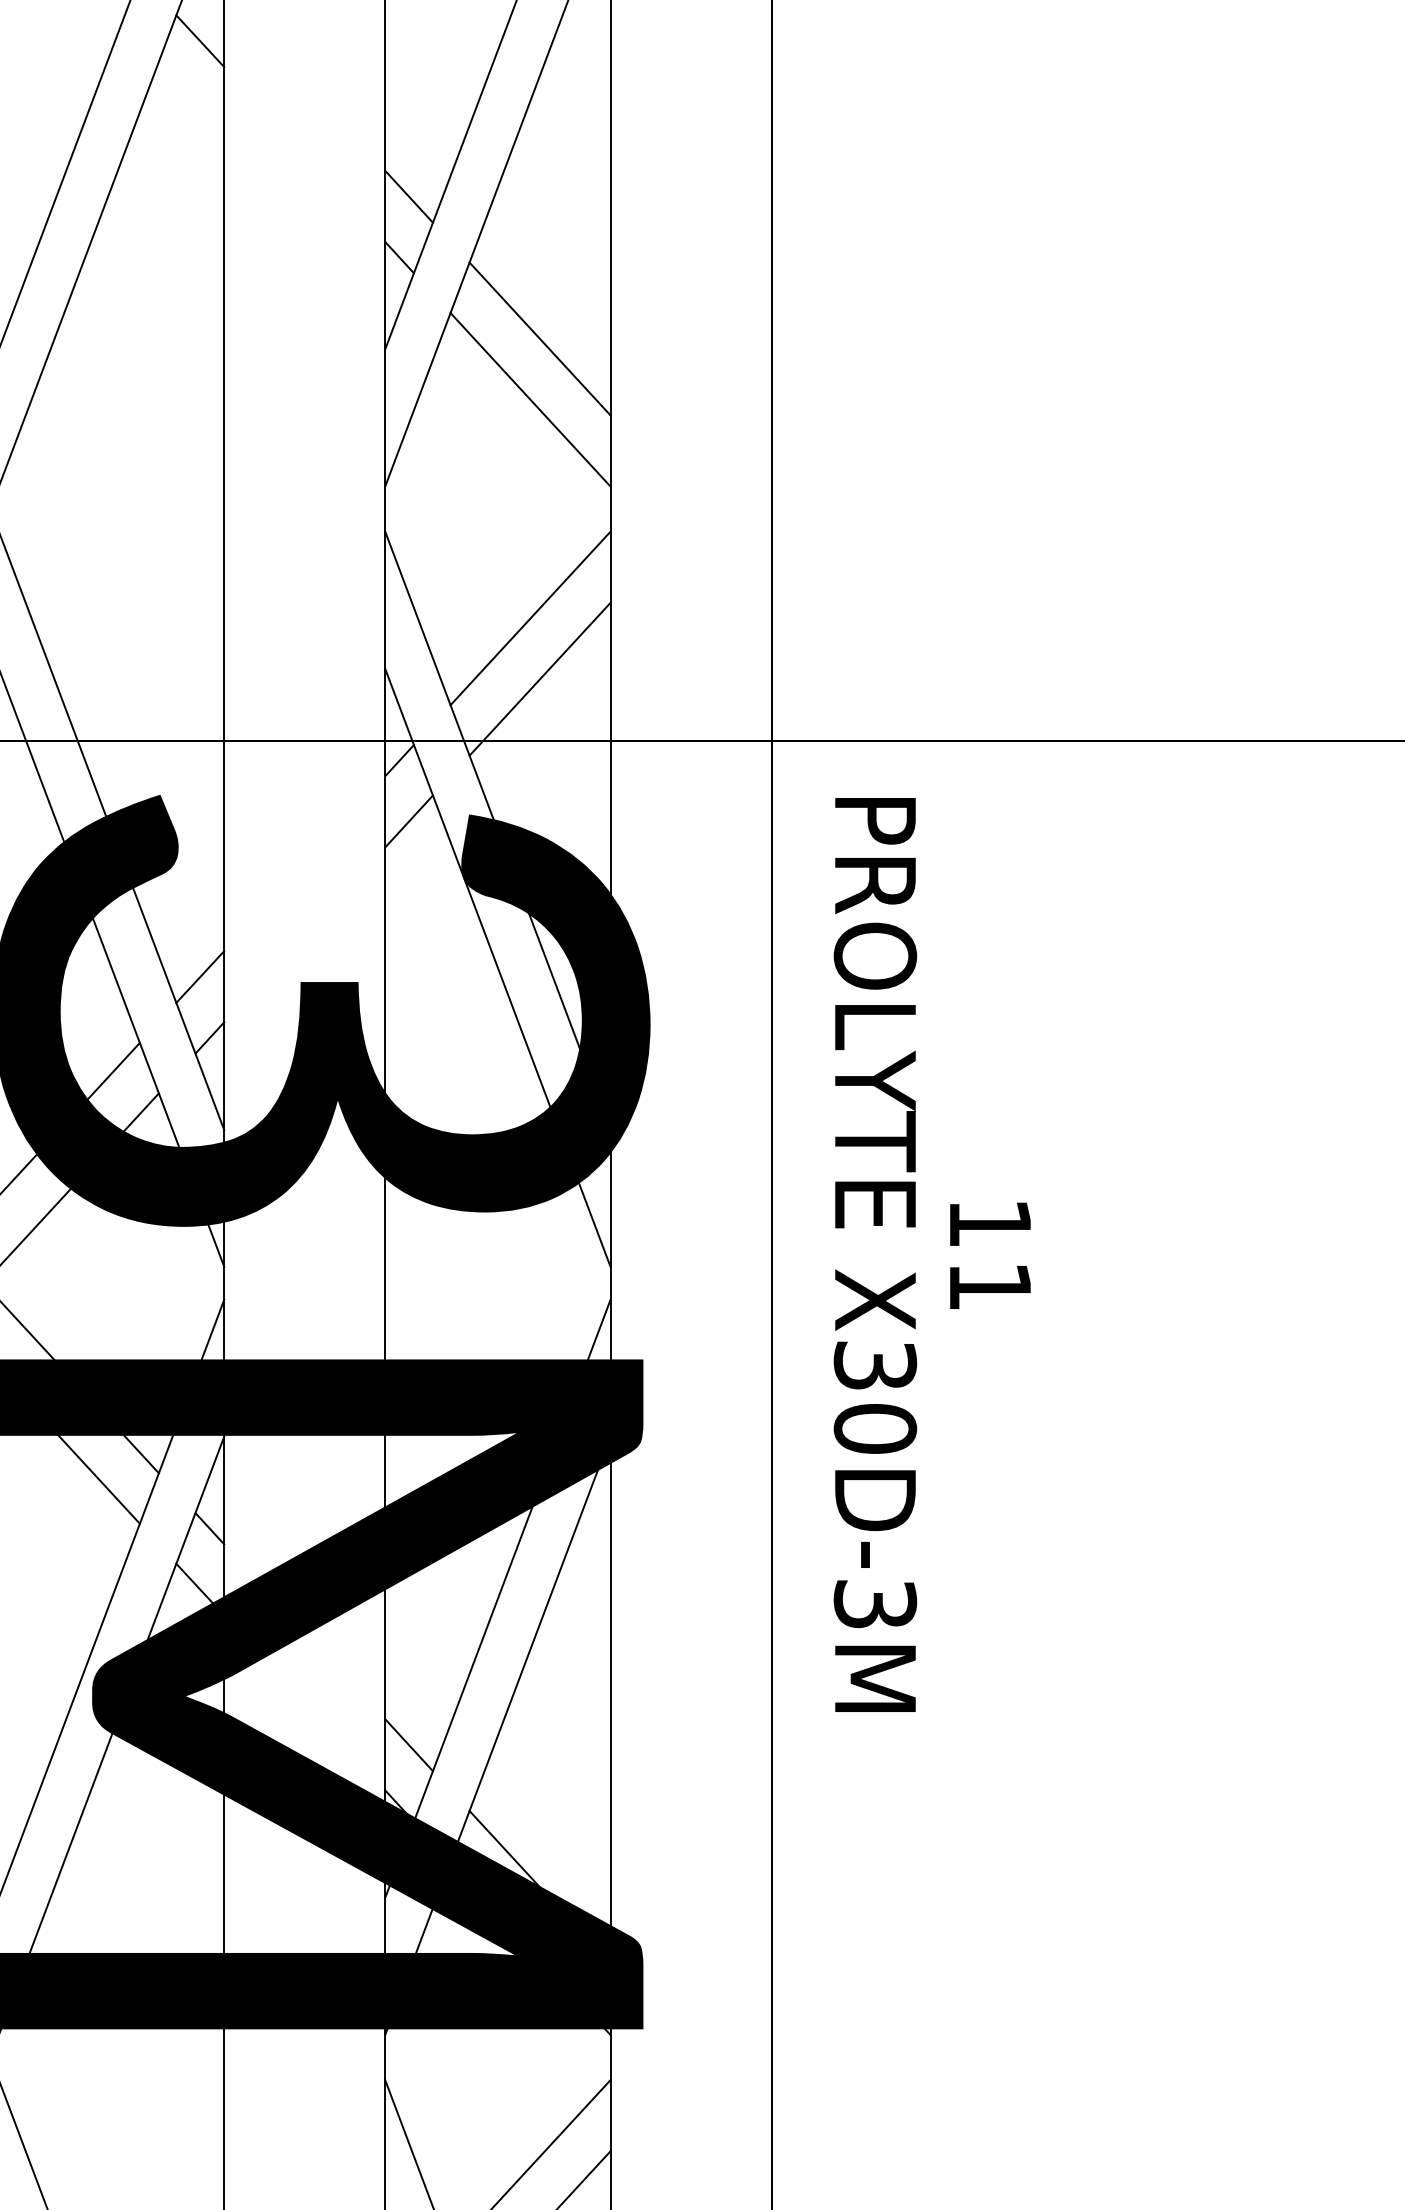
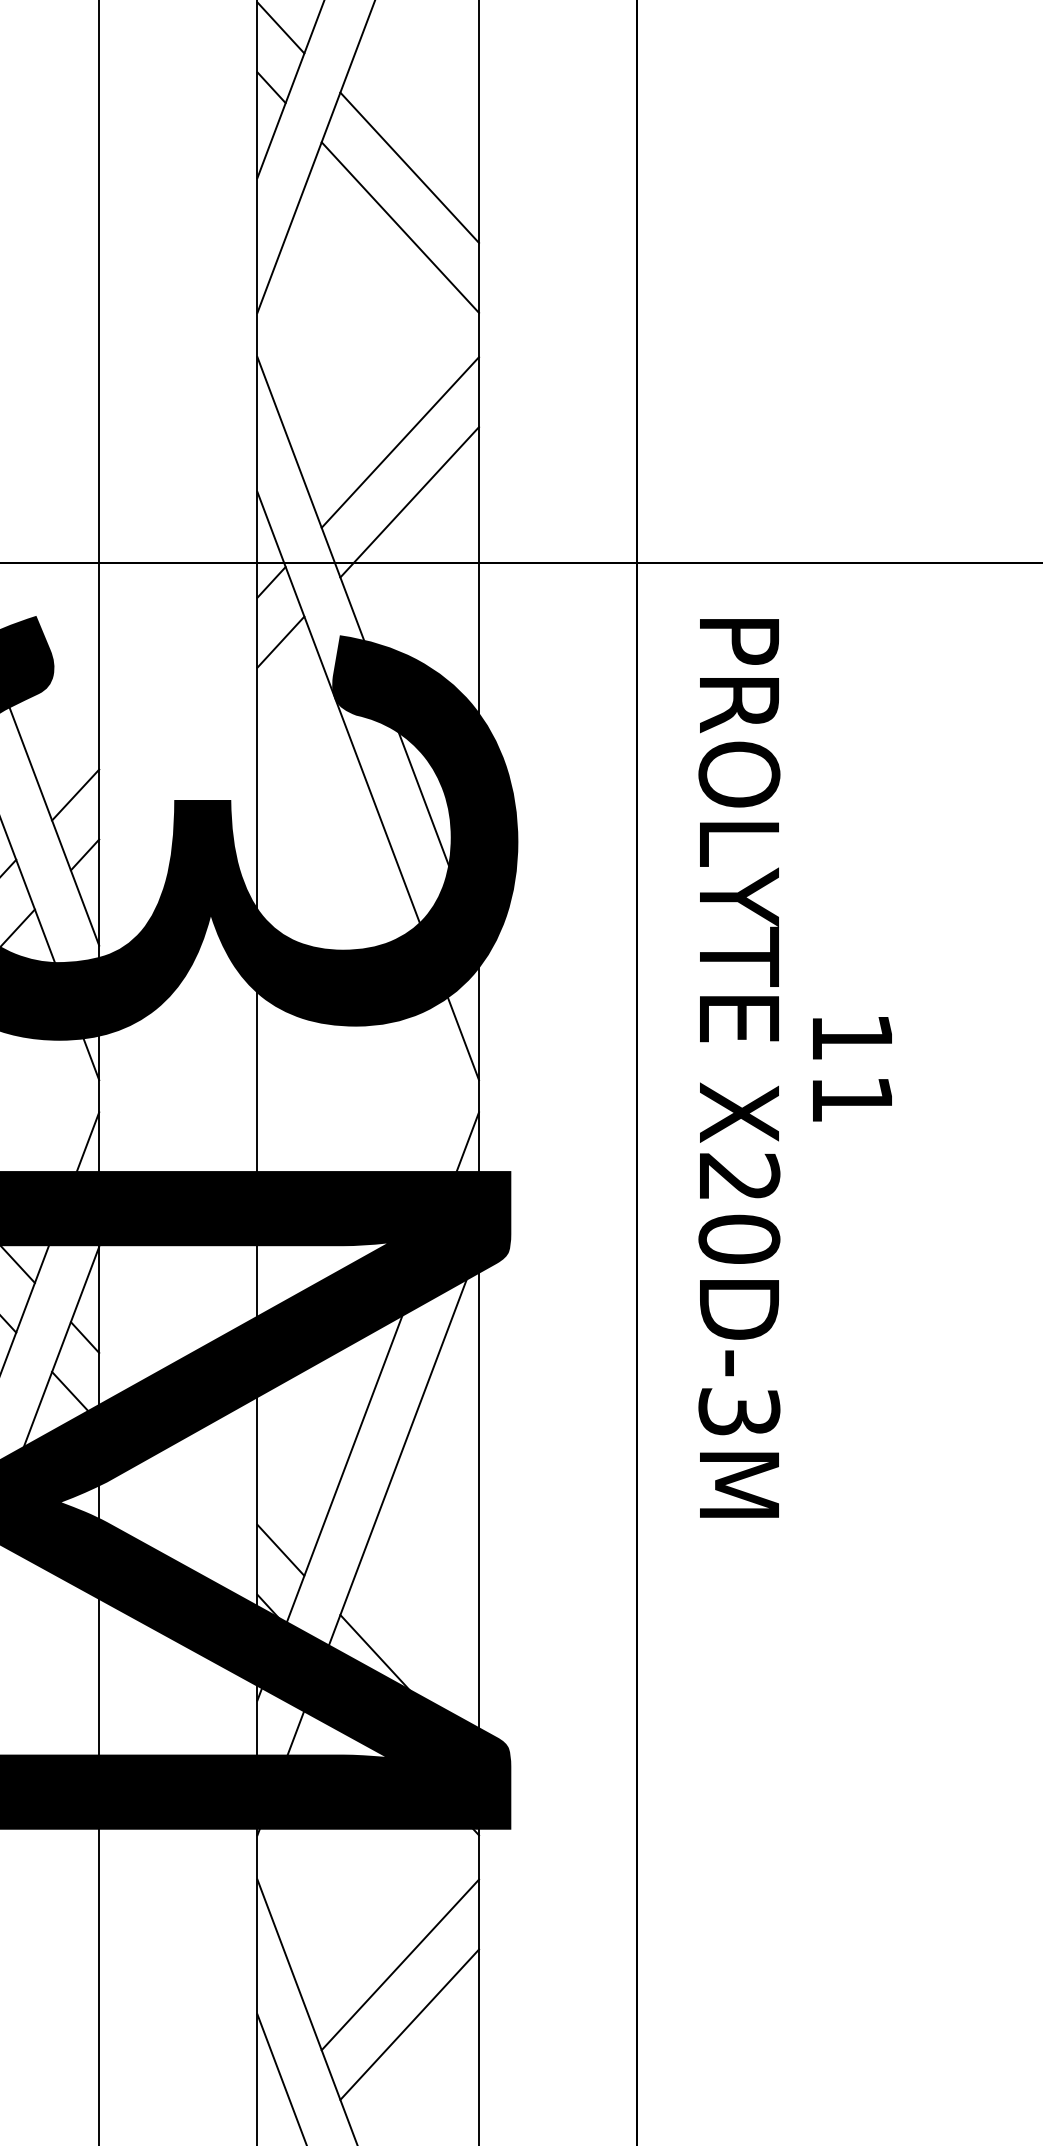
text: (874, 1365) -> (738, 1177), X30D-3M -> X20D-3M

